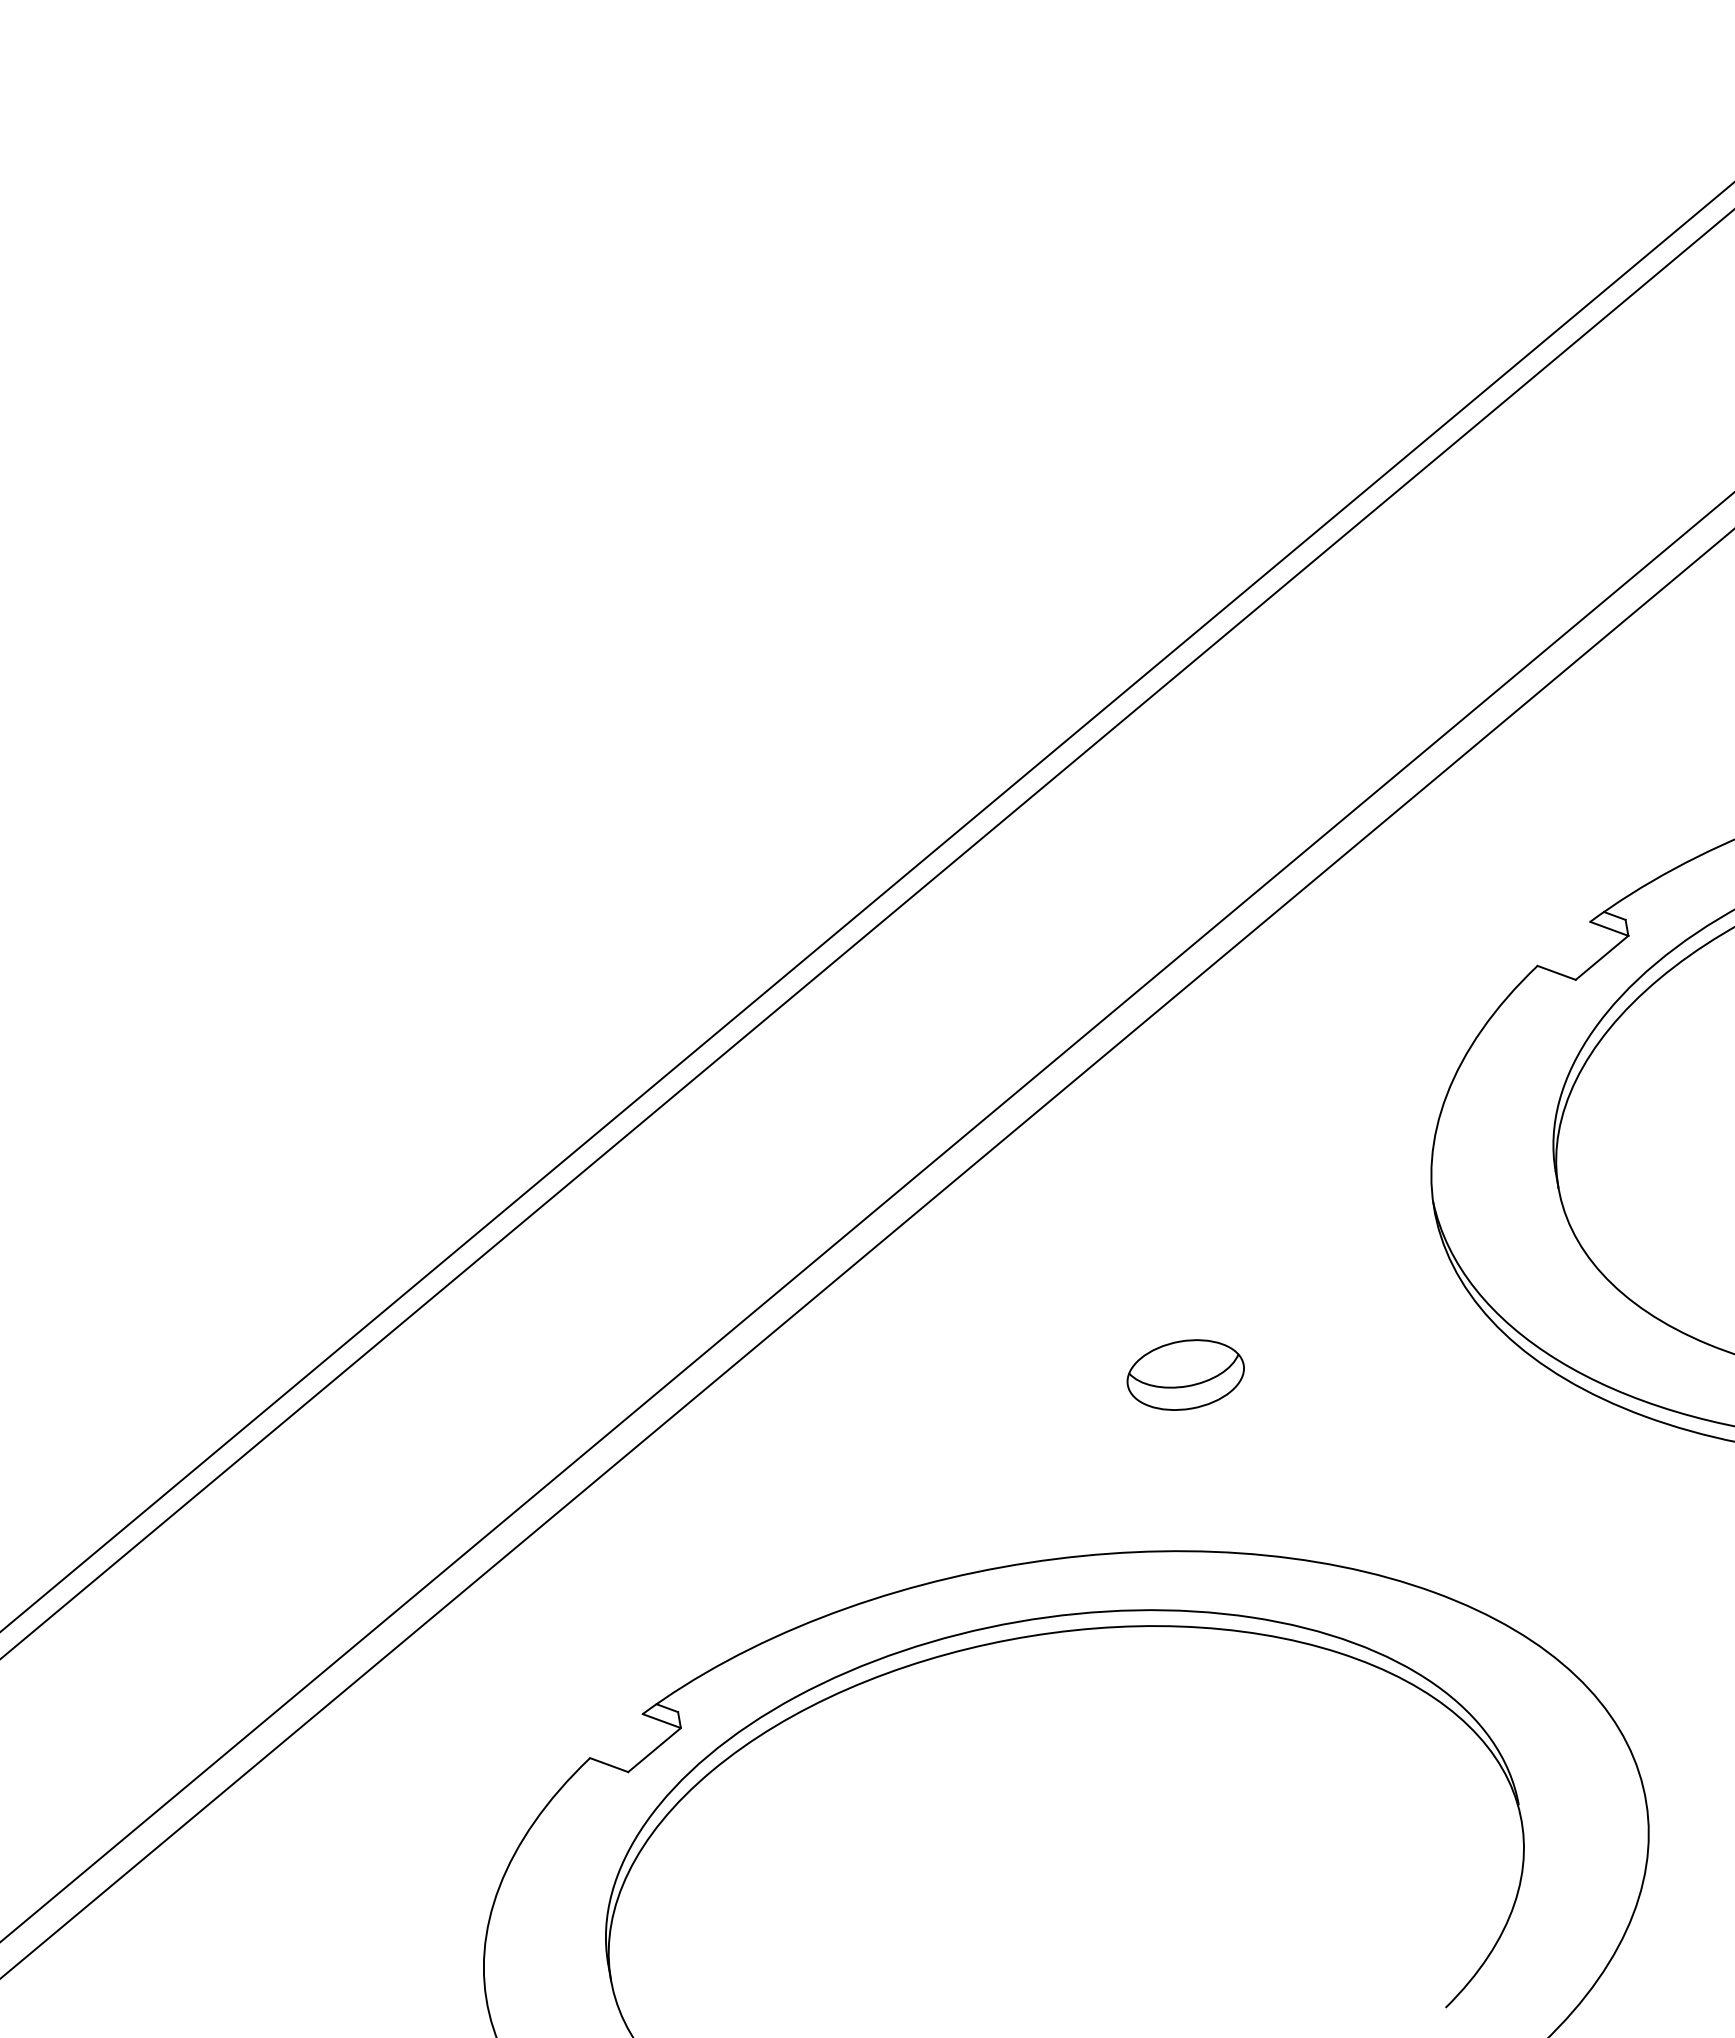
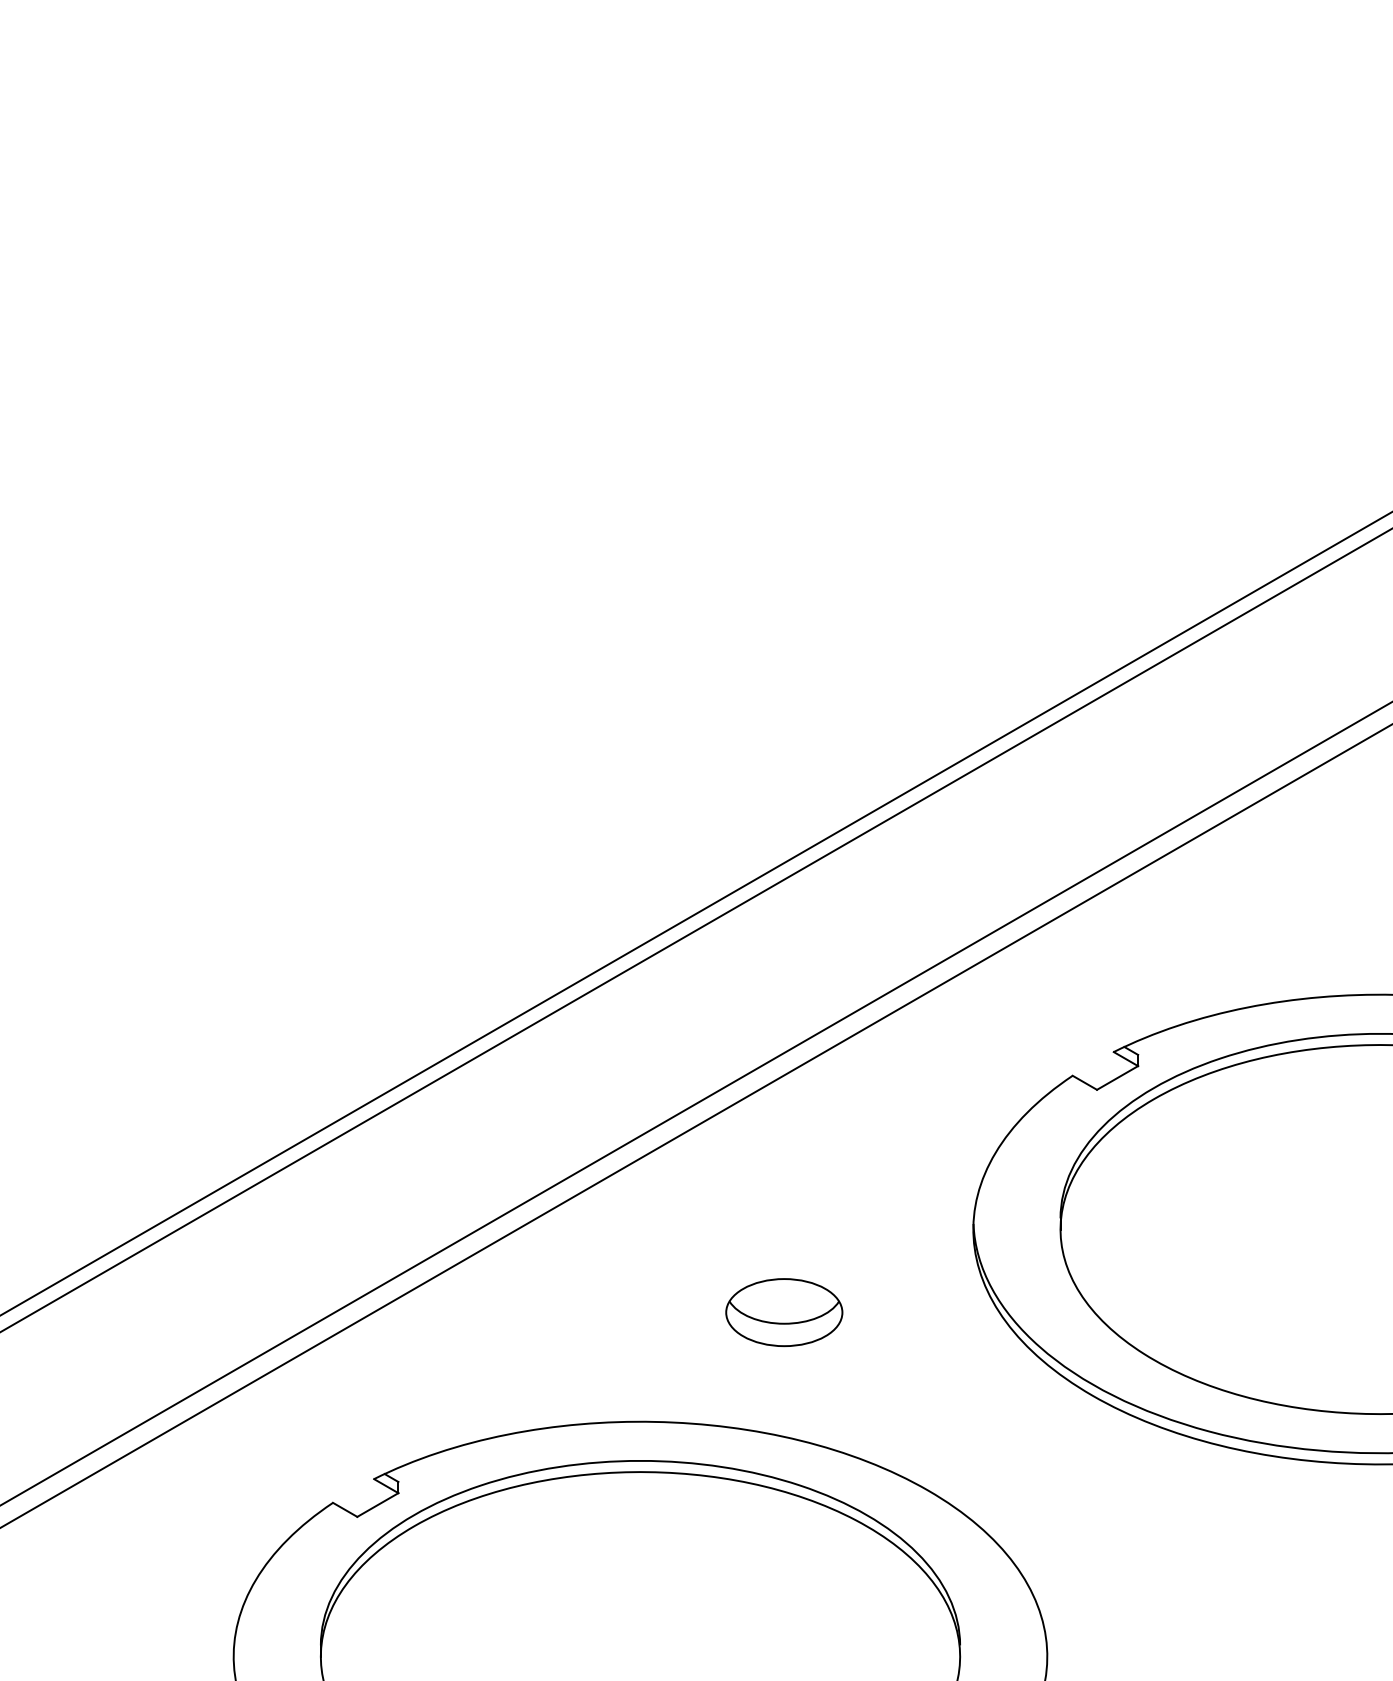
part: (1185, 1374) -> (784, 1312), size x1.43

